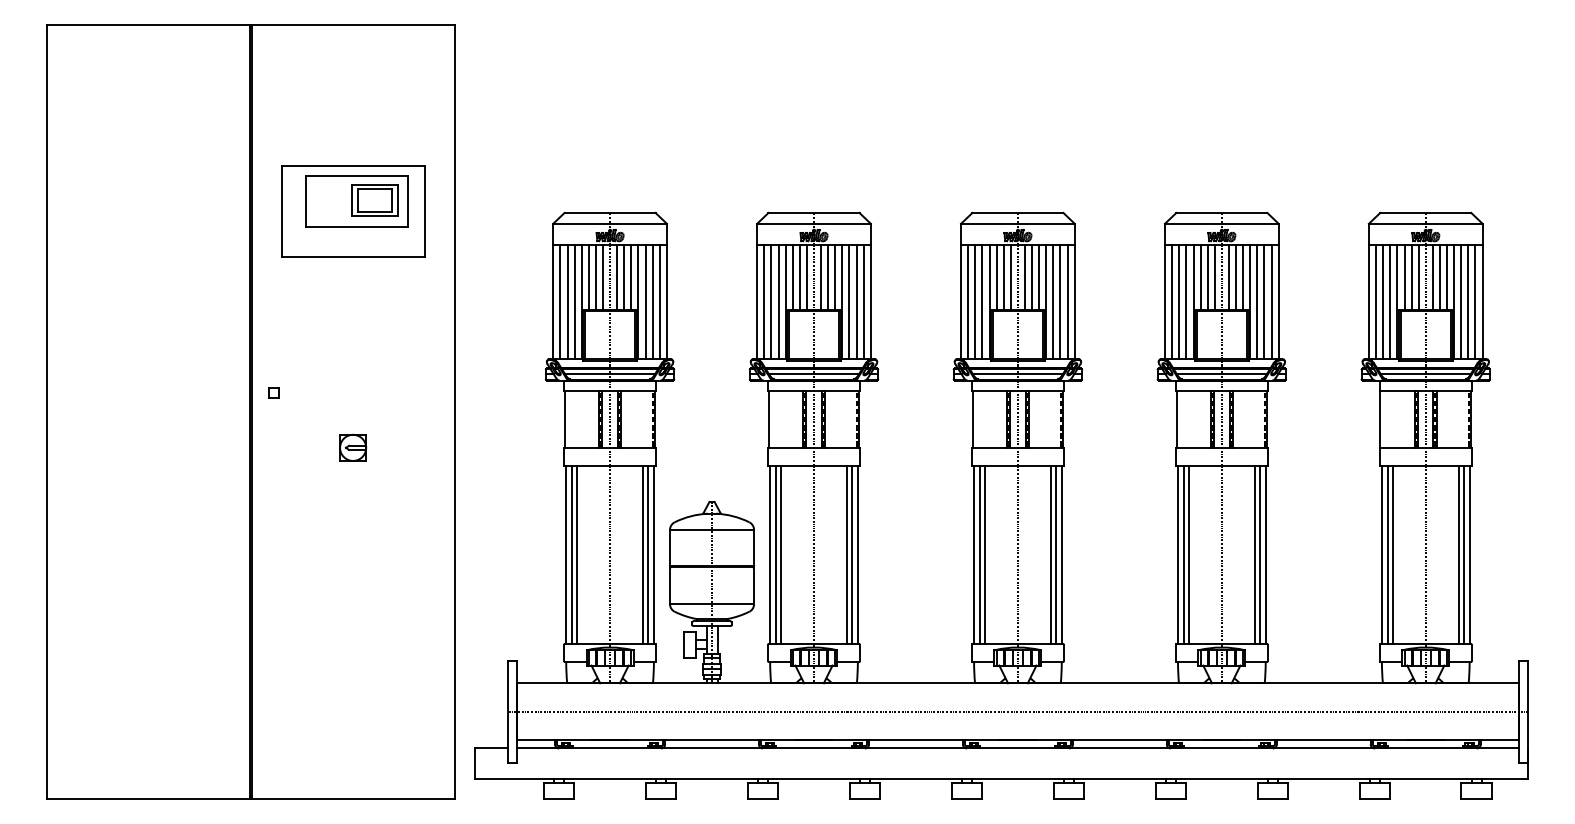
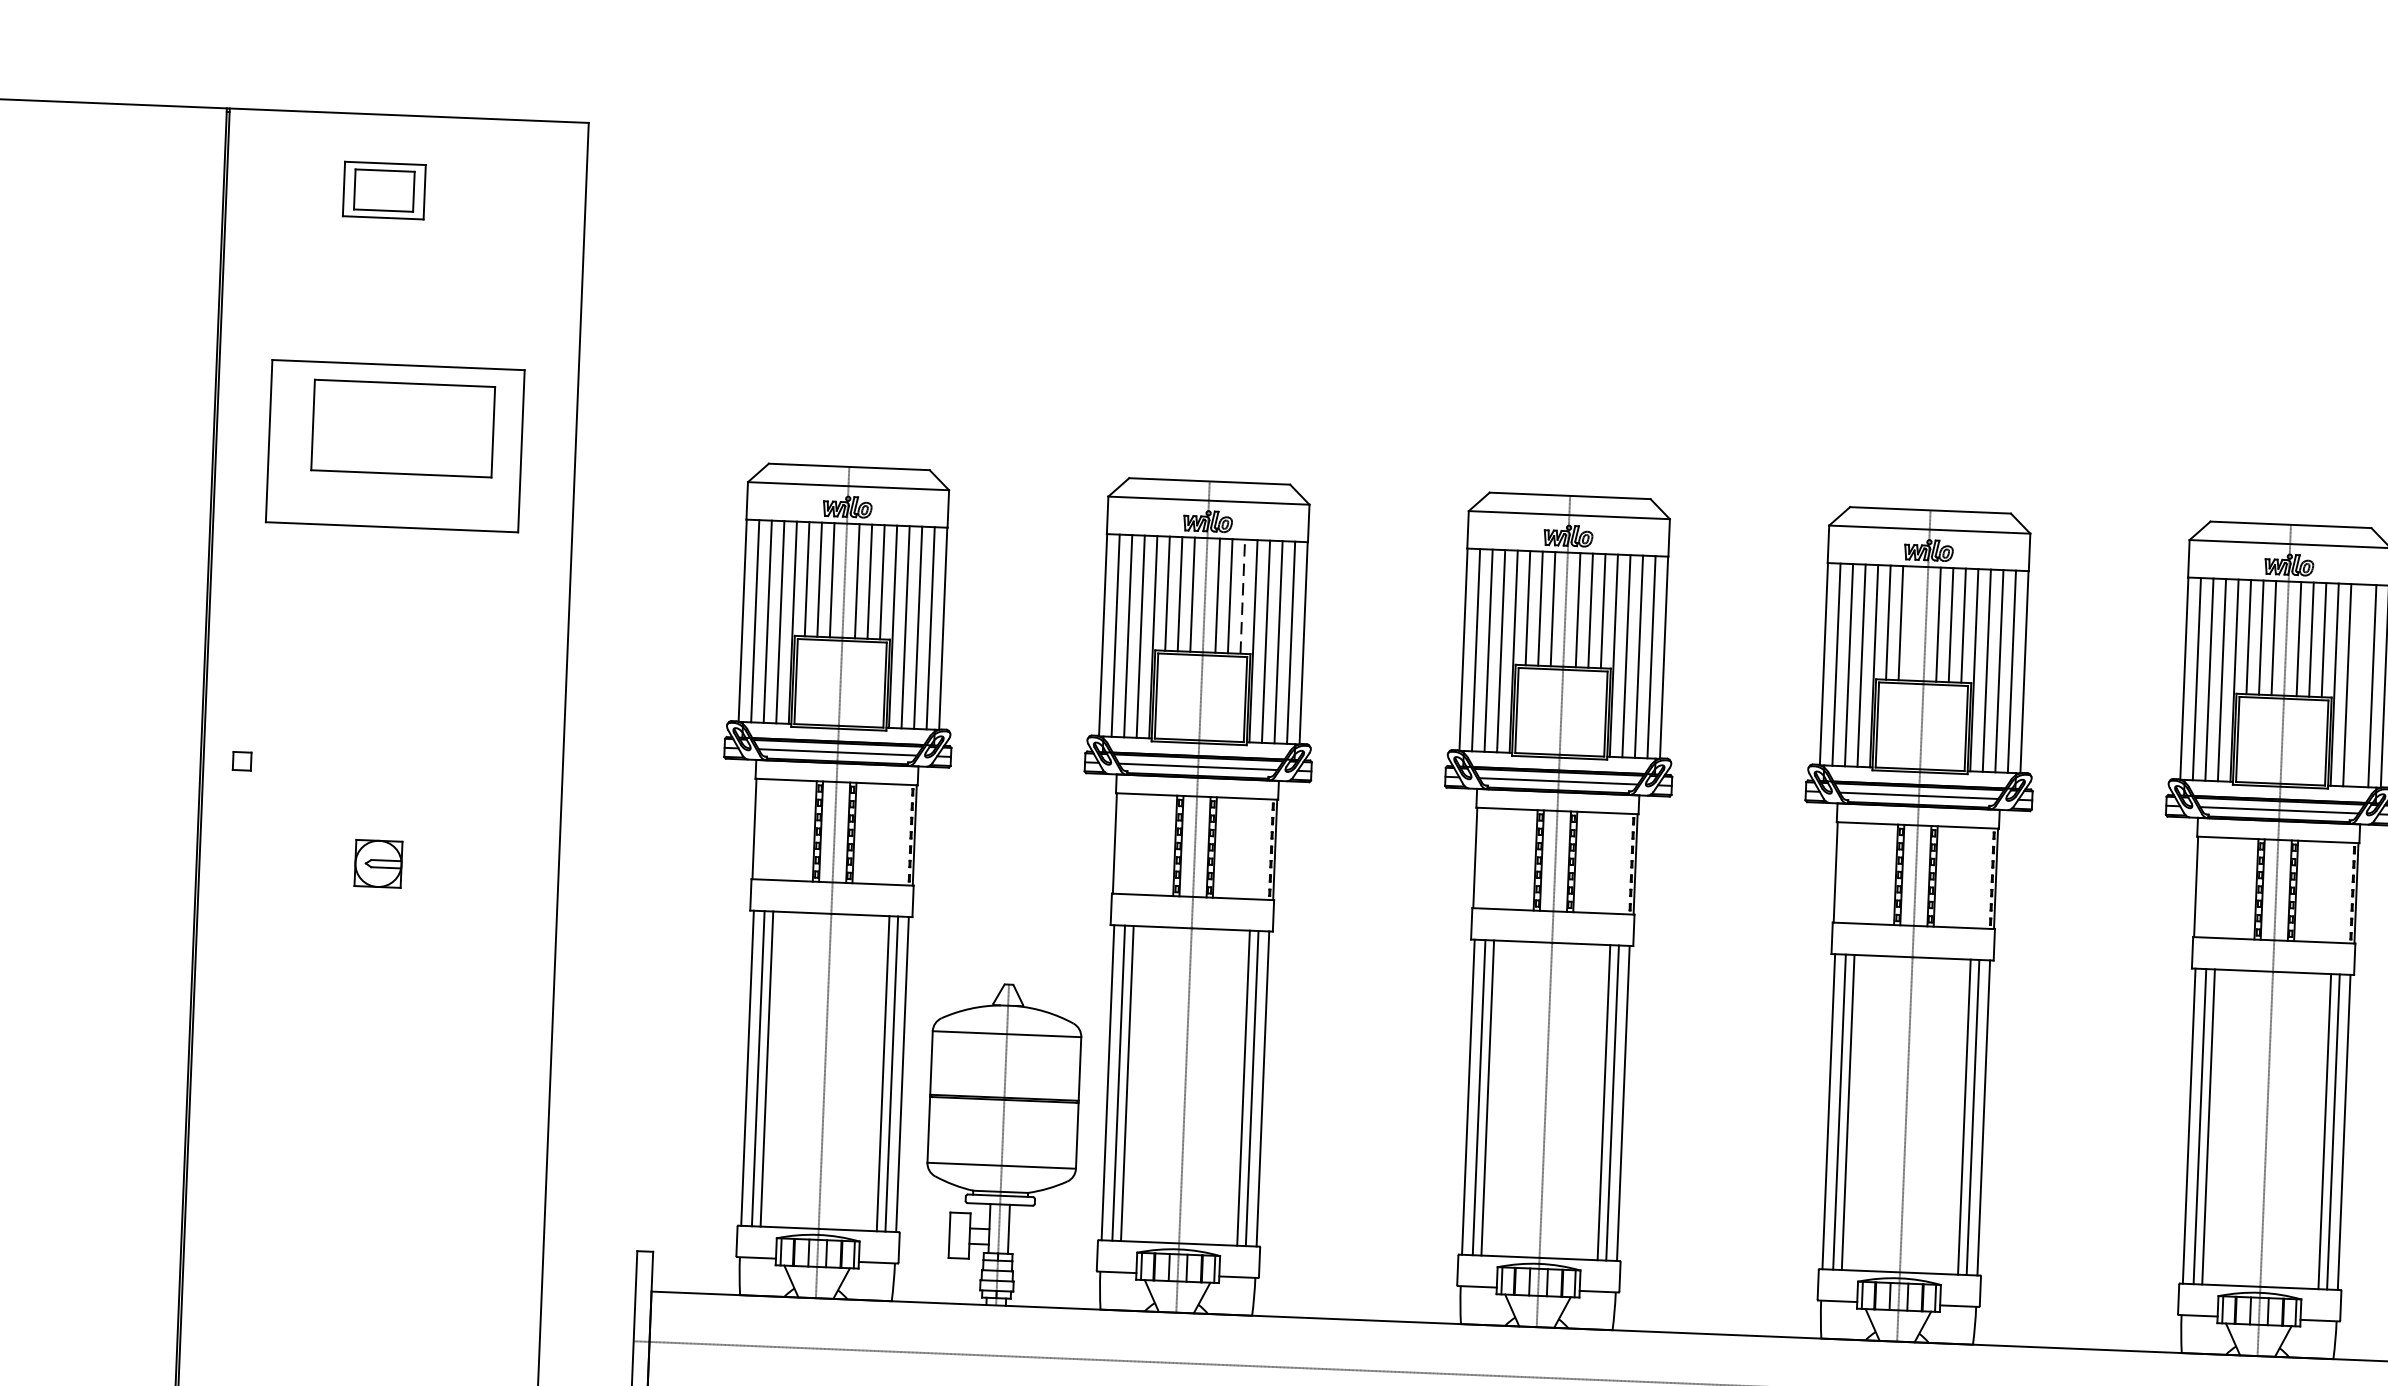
part: (374, 200) -> (383, 190), moved
line: (835, 276) -> (1243, 595), solid -> dashed
line: (1214, 277) -> (1912, 623), removed
line: (1468, 302) -> (2360, 686), removed

